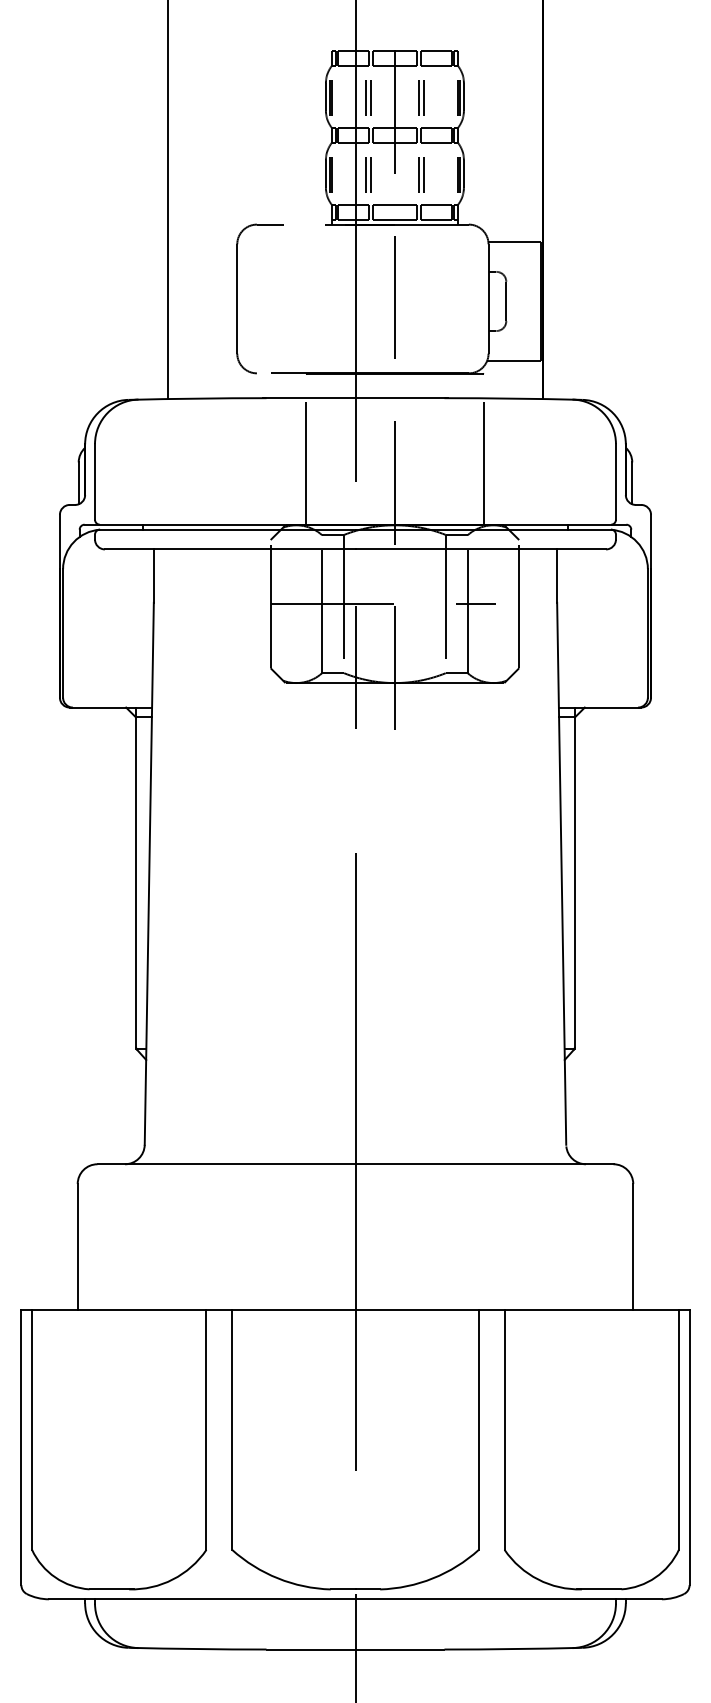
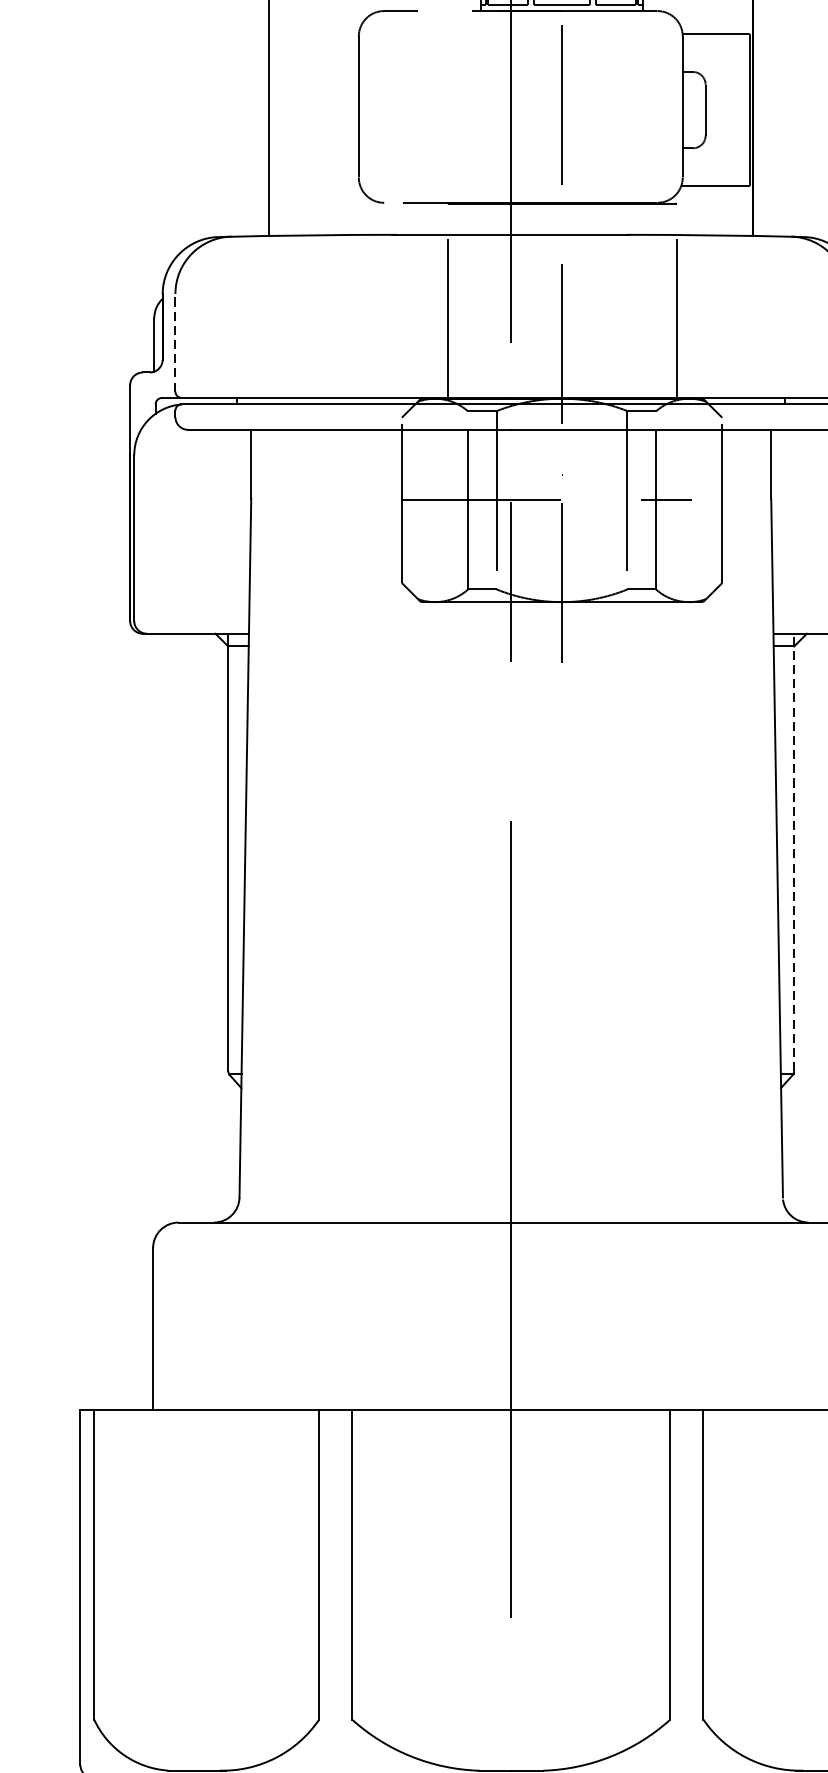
line: (95, 481) -> (176, 342), solid -> dashed
line: (574, 877) -> (793, 852), solid -> dashed

